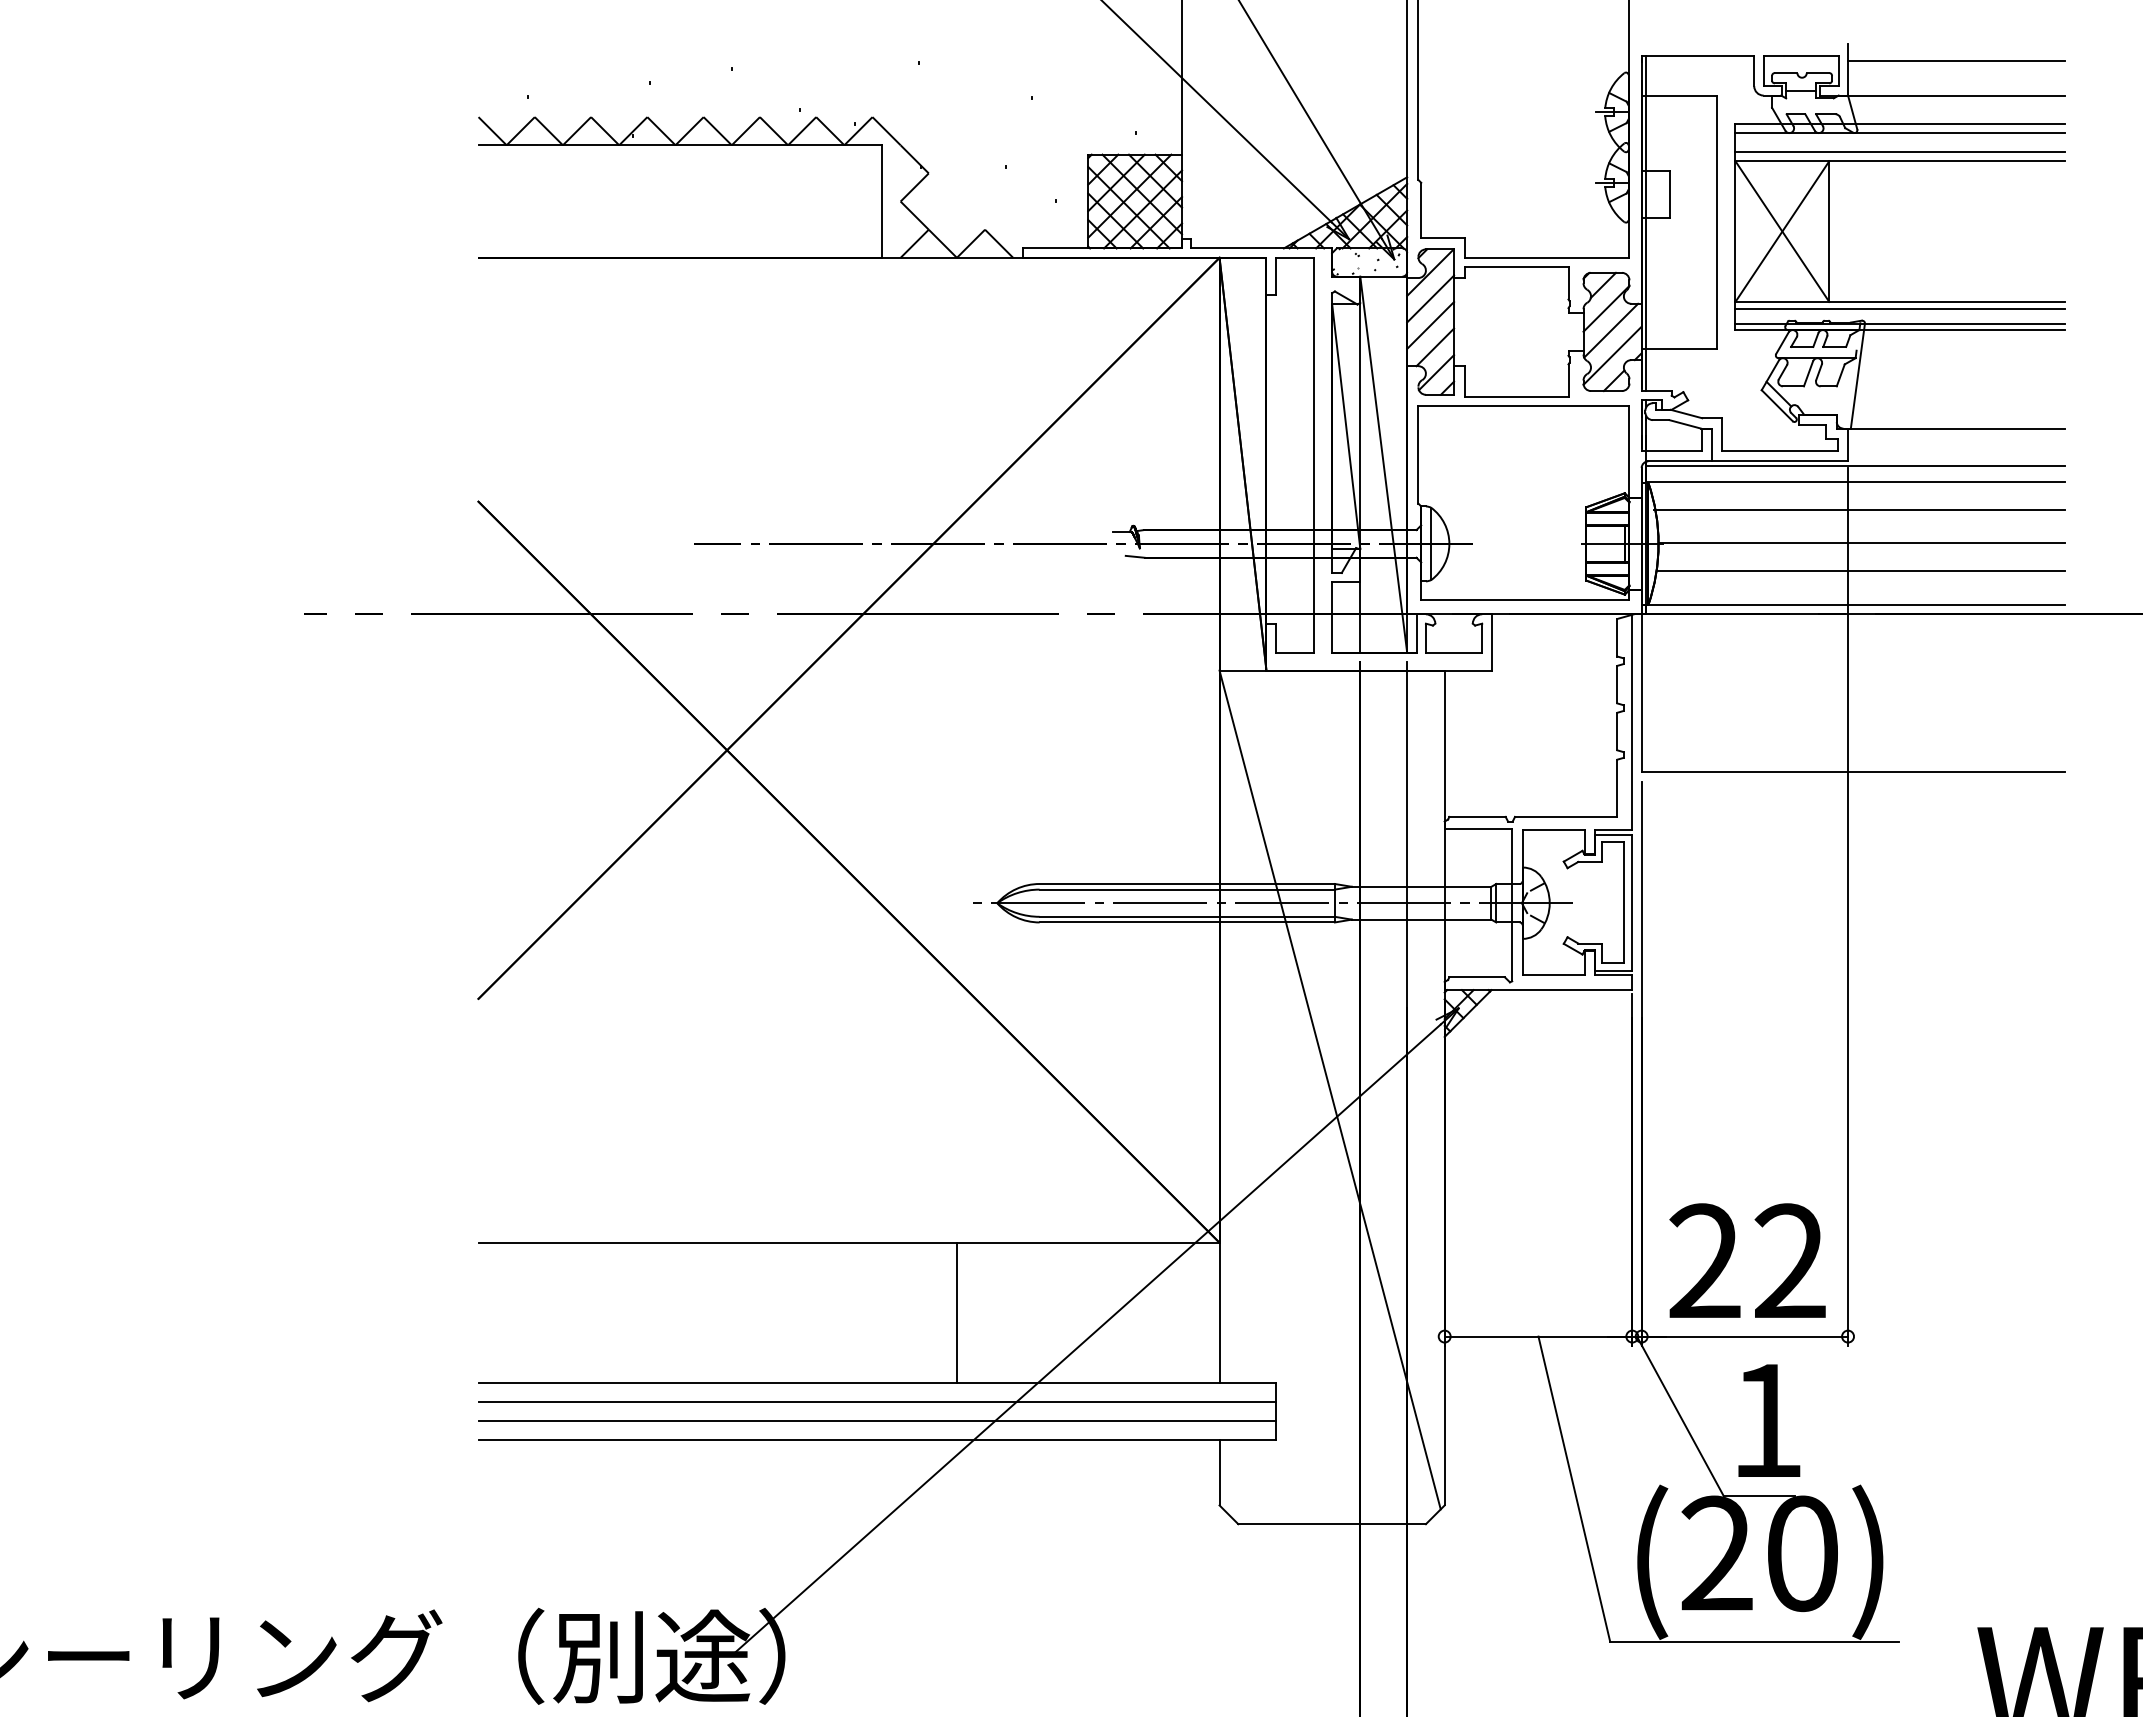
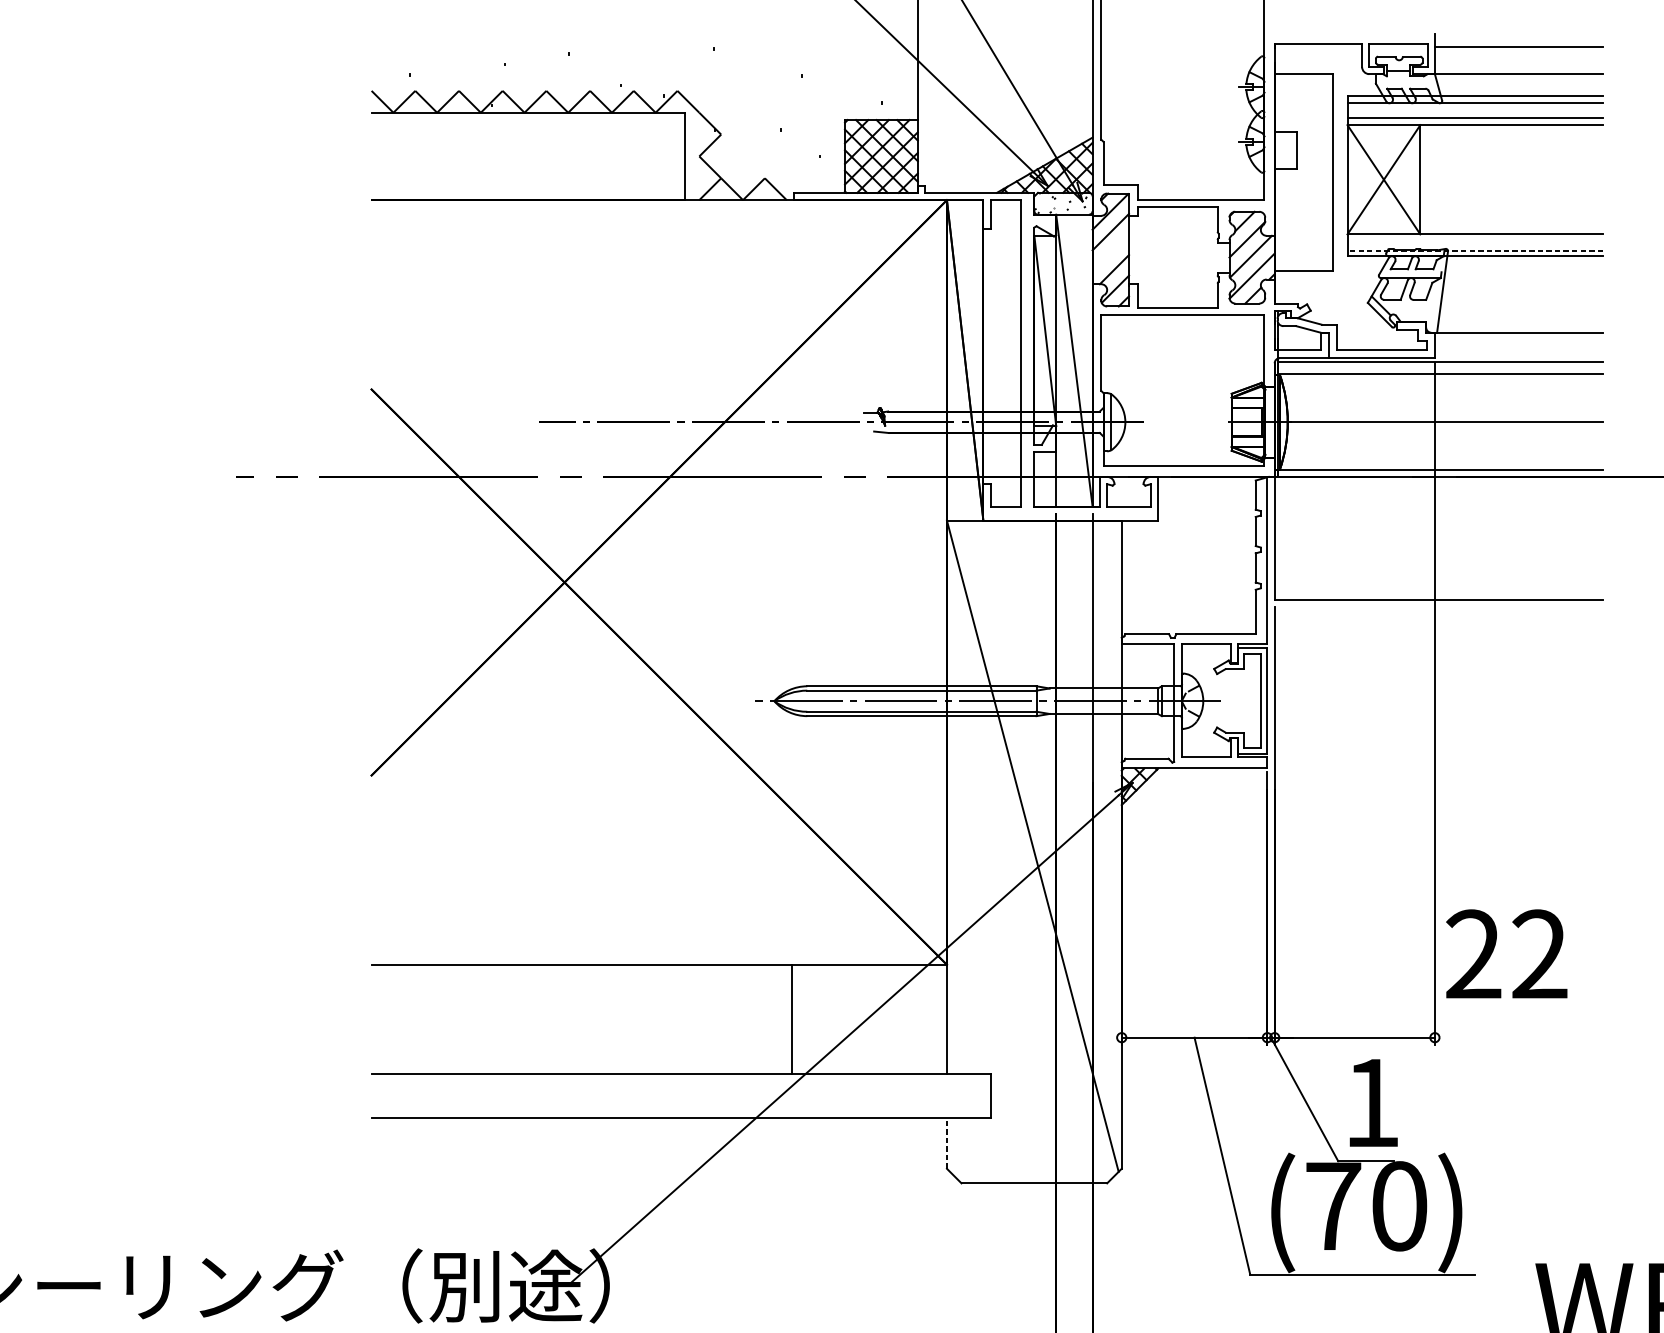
line: (1646, 223) -> (1278, 173), removed
line: (1899, 308) -> (1474, 239), removed
line: (1900, 323) -> (1475, 251), solid -> dashed
line: (1430, 325) -> (1110, 252), removed
line: (1858, 510) -> (1443, 396), removed
line: (1860, 571) -> (1444, 443), removed
text: (1747, 1260) -> (1506, 953), moved
line: (956, 1312) -> (791, 1018), moved
line: (876, 1402) -> (680, 1088), removed
line: (876, 1421) -> (680, 1103), removed
line: (1219, 1472) -> (946, 1143), solid -> dashed
text: (1717, 1552) -> (1333, 1205), (20) -> (70)

